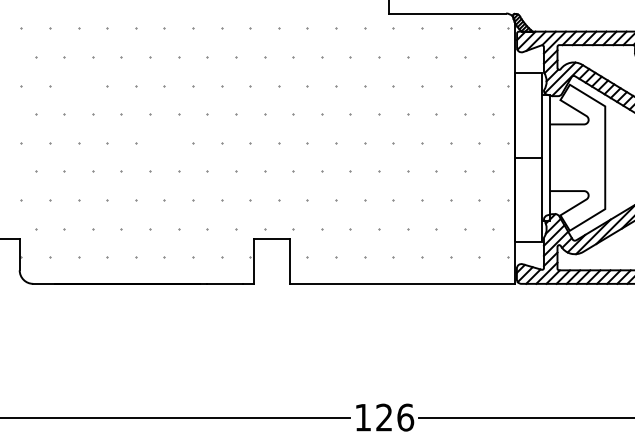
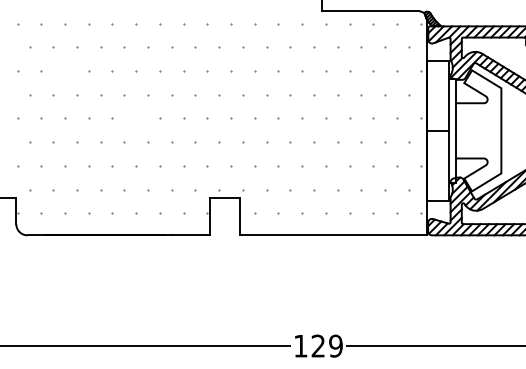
text: (406, 416) -> (336, 345), 126 -> 129

